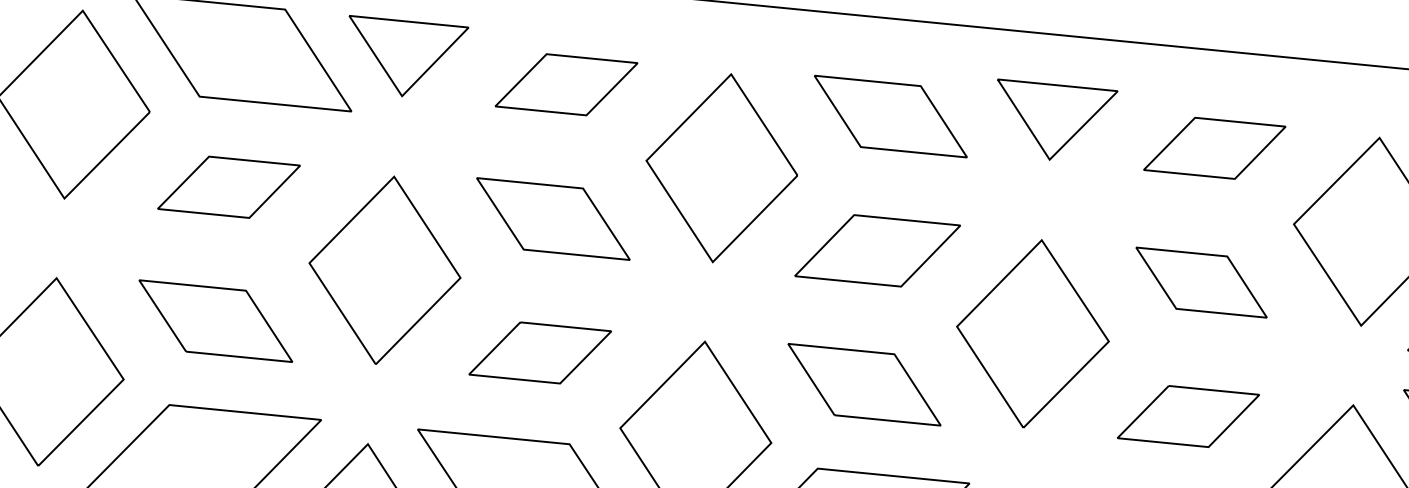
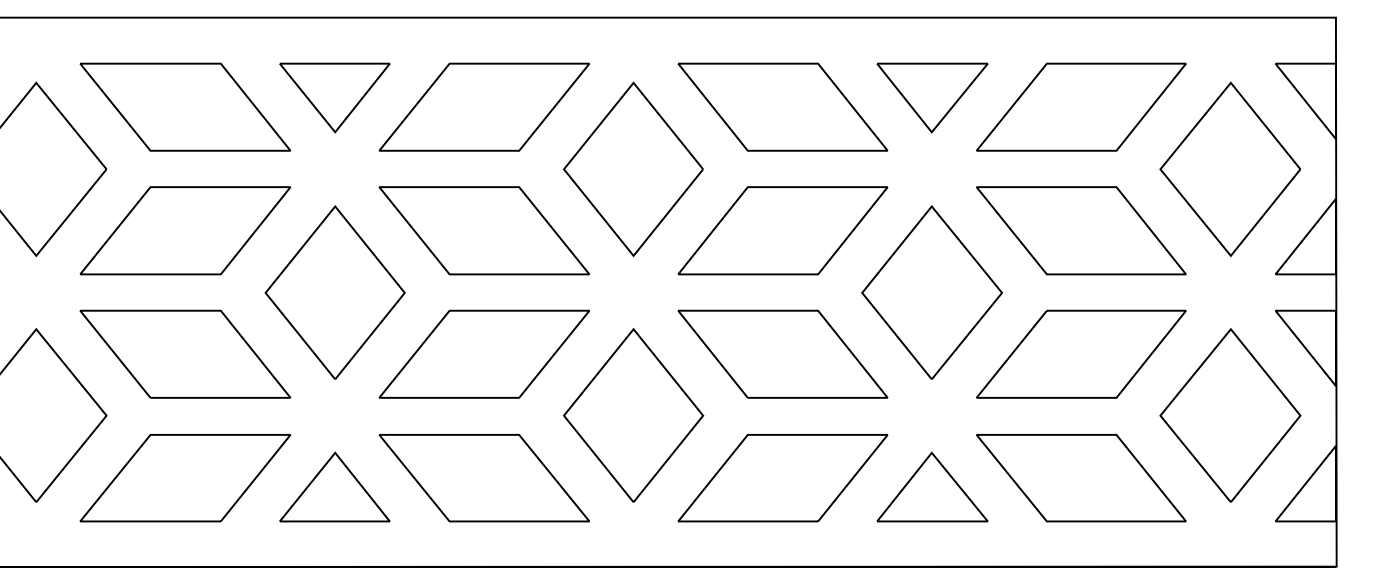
part: (565, 84) -> (483, 106), size x1.67
part: (890, 115) -> (782, 106), size x1.43
part: (1214, 147) -> (1081, 106), size x1.67
part: (229, 186) -> (185, 230), size x1.67
part: (552, 218) -> (483, 230), size x1.43
part: (877, 250) -> (782, 230), size x1.43
part: (1201, 282) -> (1081, 230), size x1.67
part: (216, 320) -> (185, 353), size x1.43
part: (539, 352) -> (483, 353), size x1.67
part: (864, 383) -> (782, 353), size x1.43
part: (1188, 415) -> (1081, 353), size x1.67

